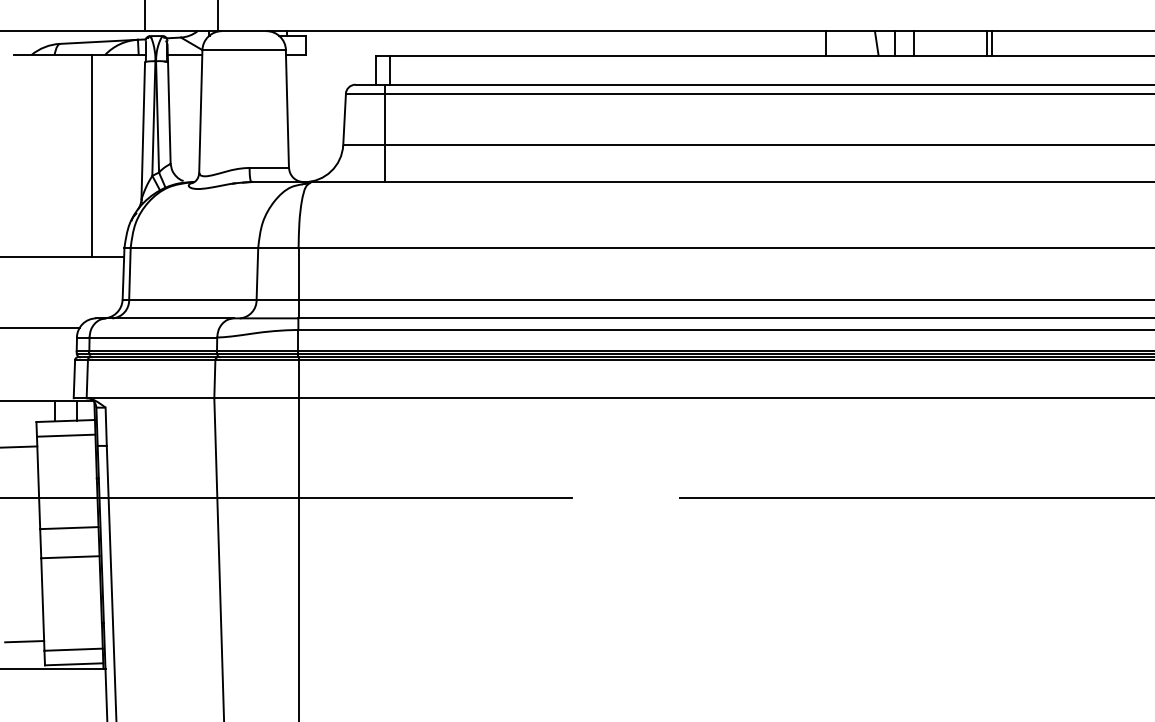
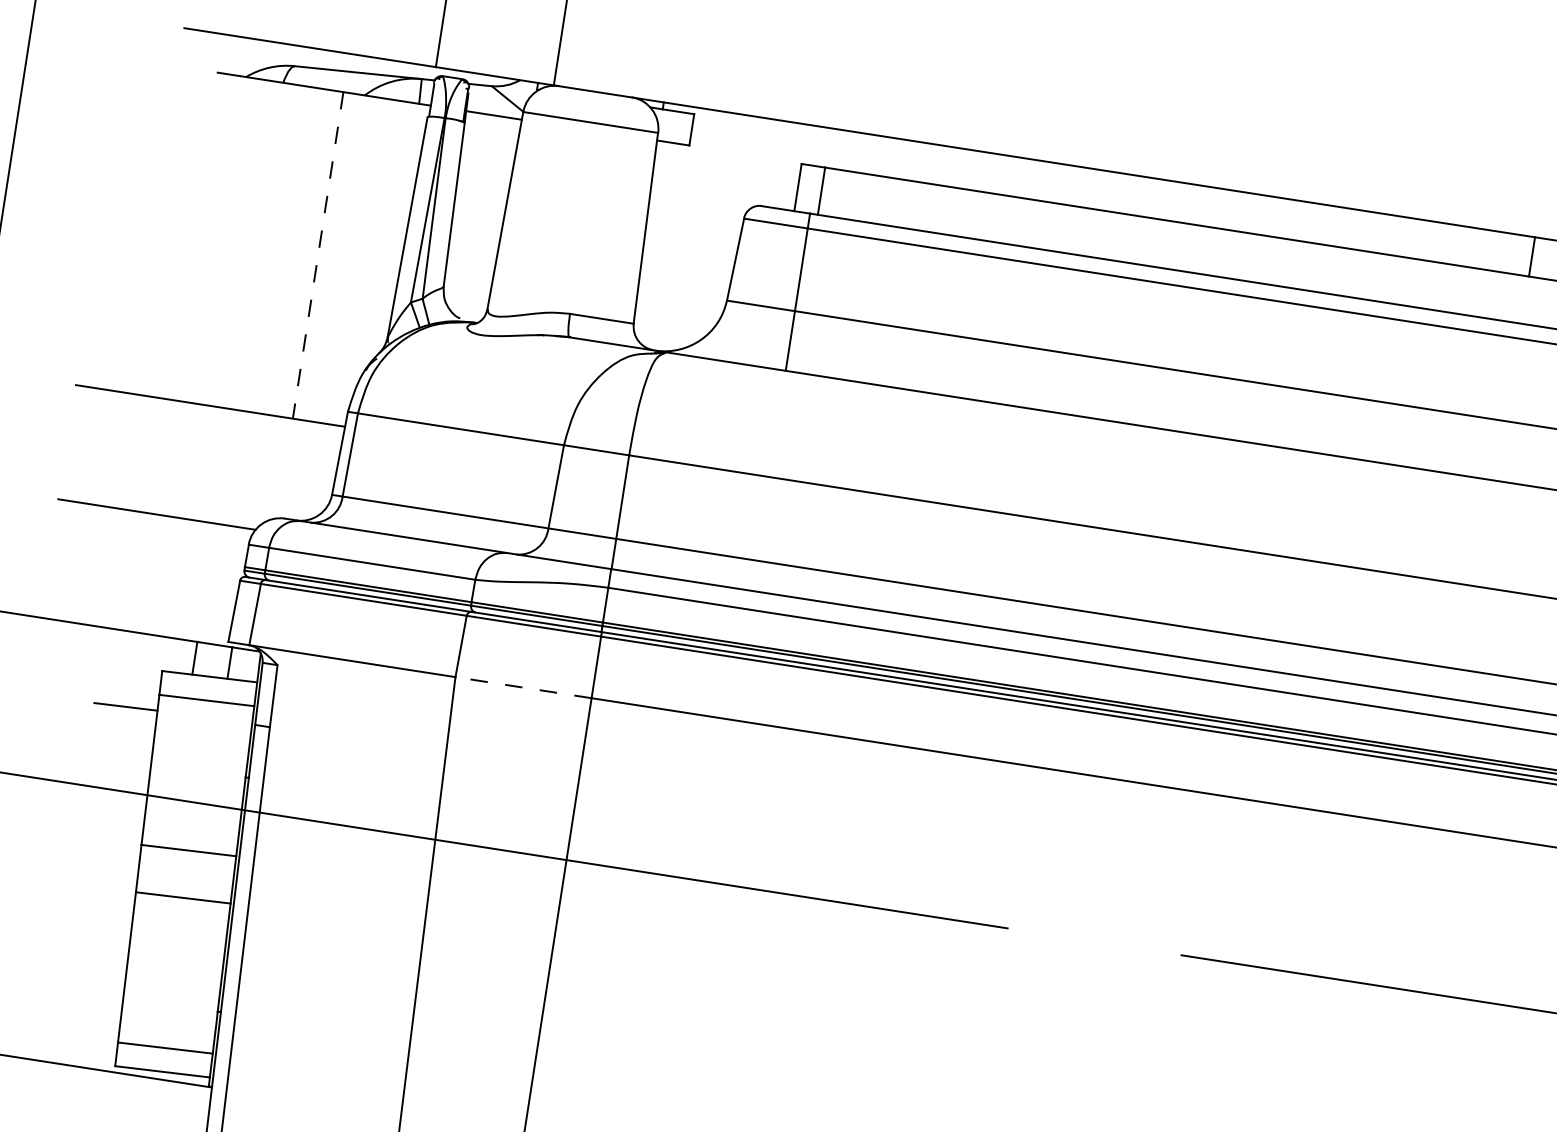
line: (91, 156) -> (317, 255), solid -> dashed
line: (255, 398) -> (521, 687), solid -> dashed
line: (24, 641) -> (88, 1022), removed

